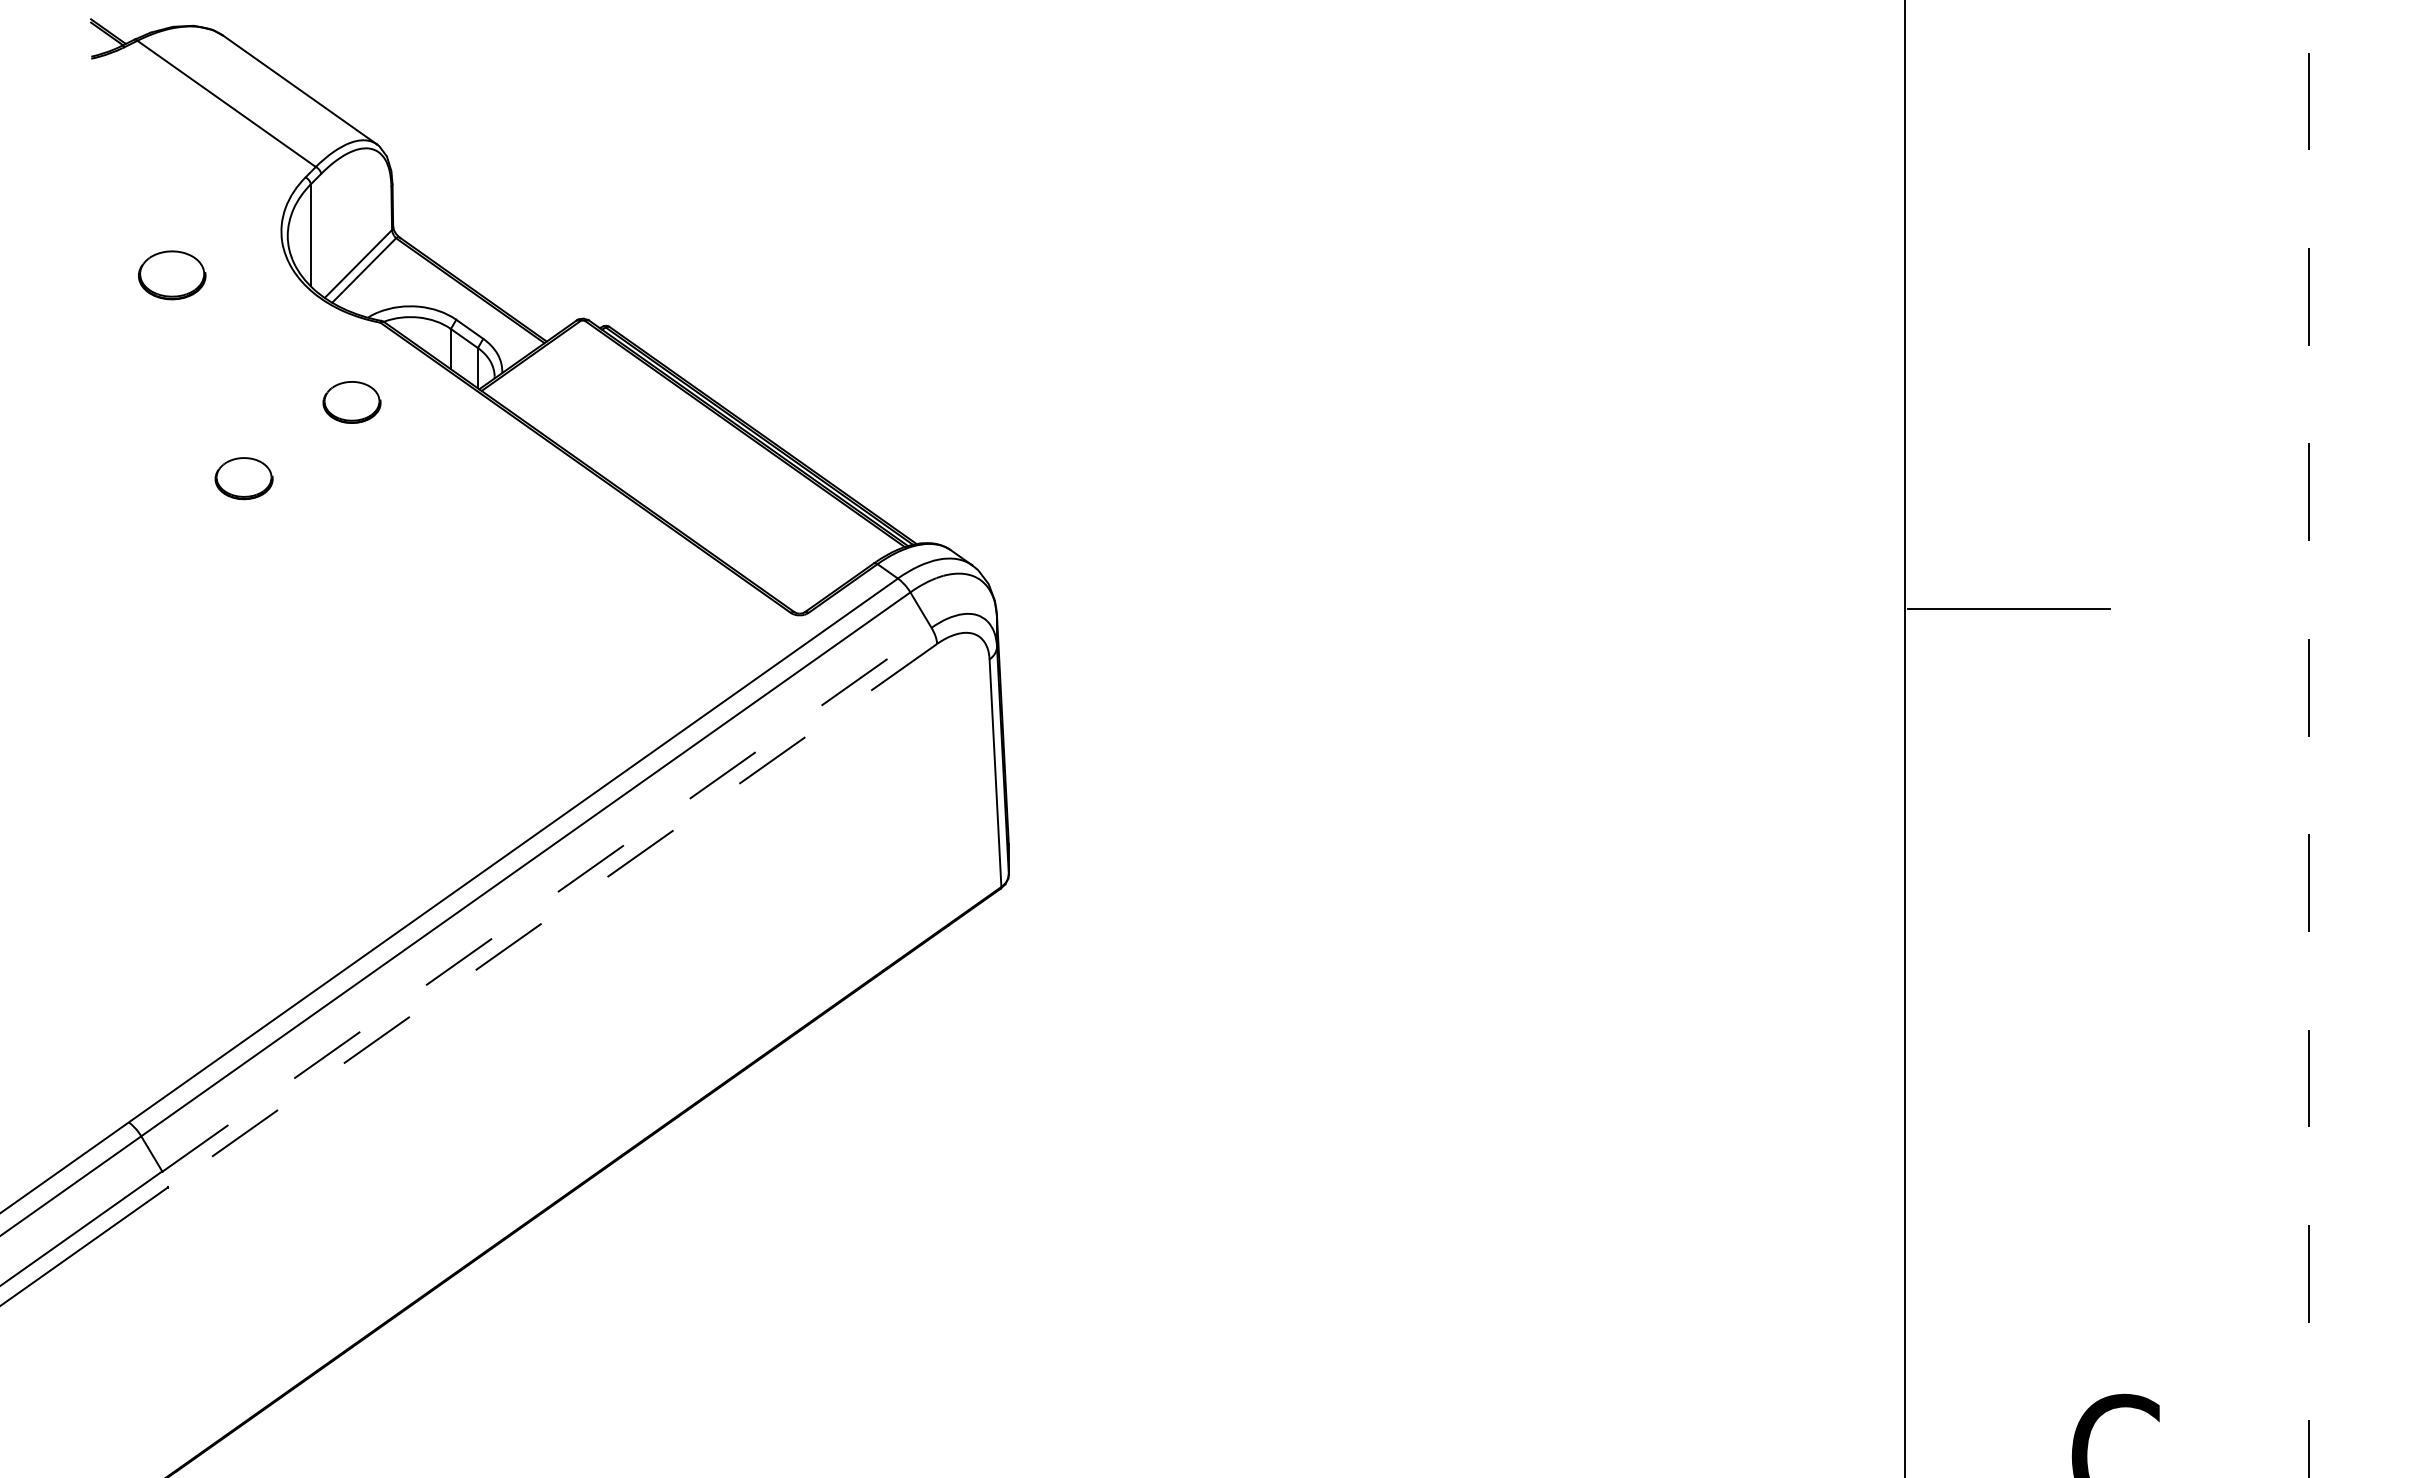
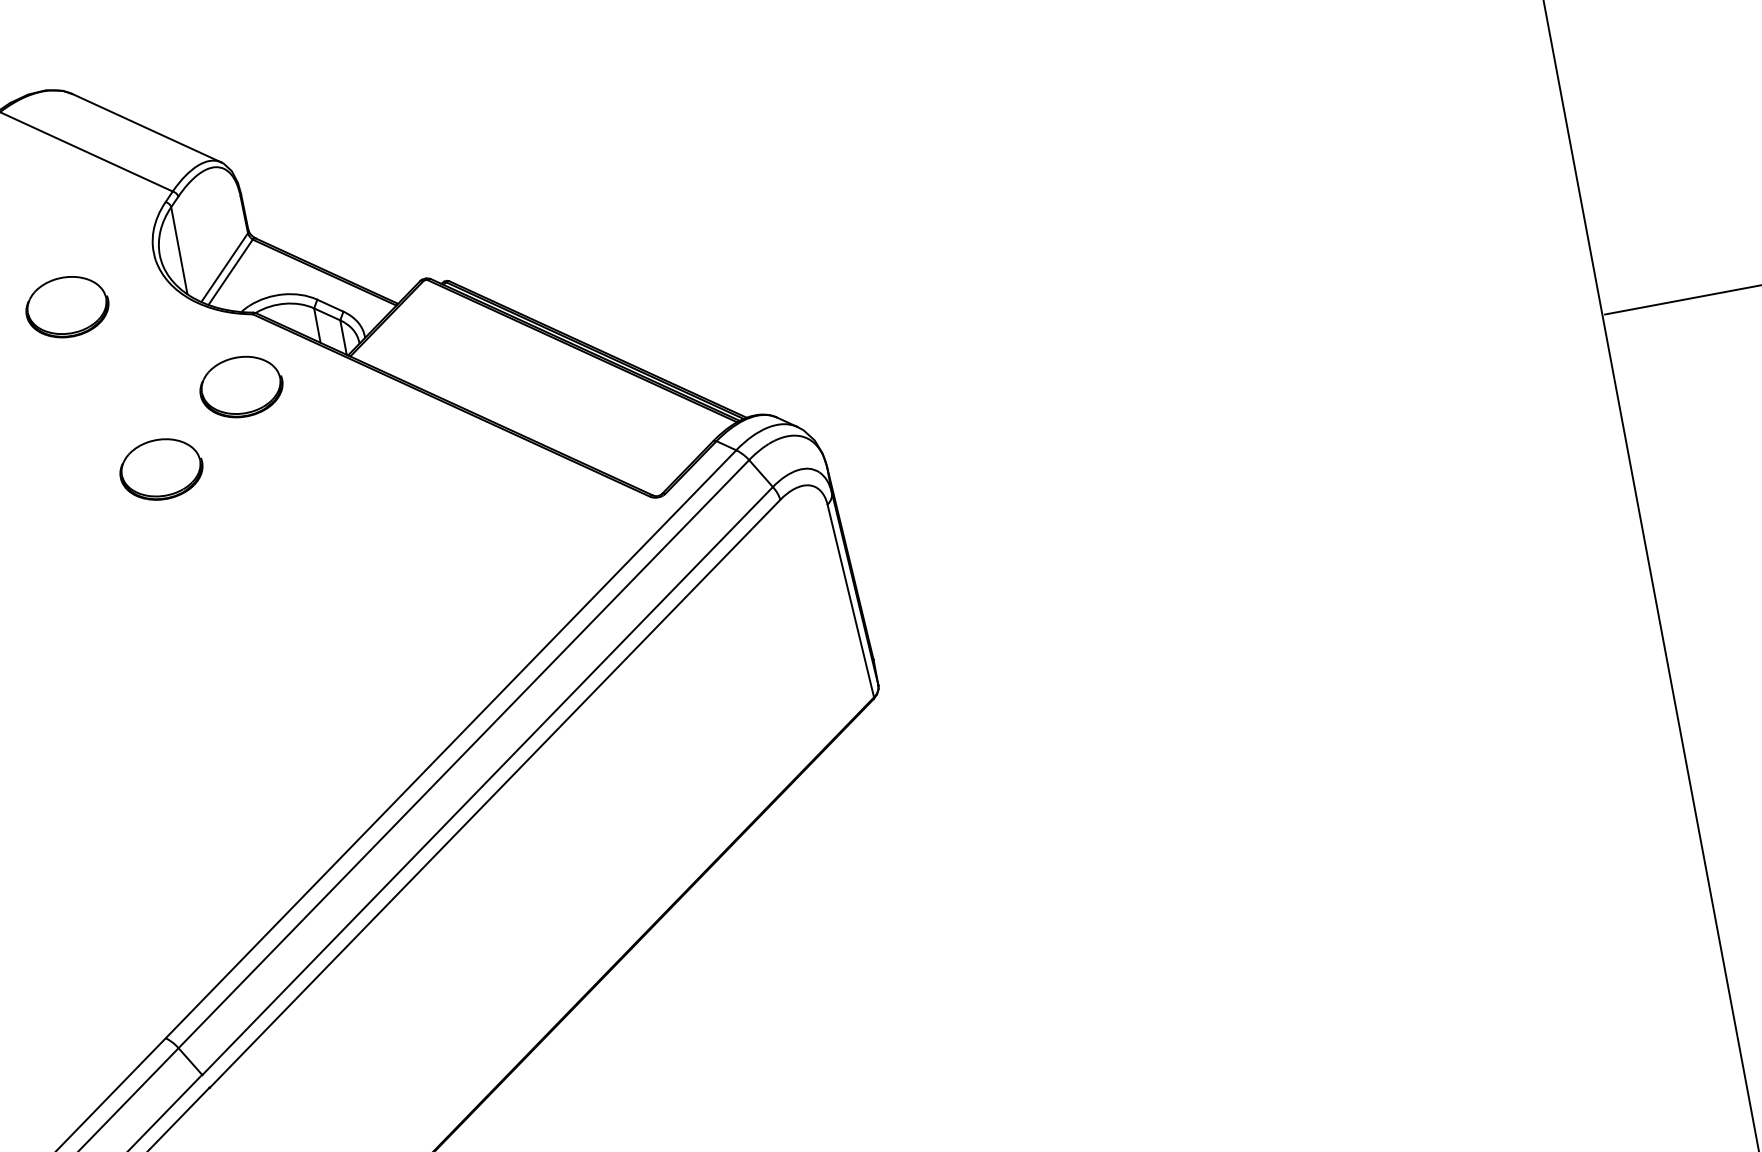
part: (171, 275) -> (66, 307), size x1.43
part: (351, 402) -> (240, 387), size x1.67
part: (243, 478) -> (160, 469), size x1.67
line: (547, 899) -> (488, 780), dashed -> solid
line: (552, 916) -> (495, 794), dashed -> solid

